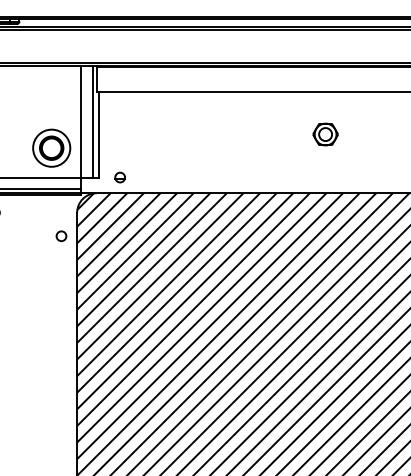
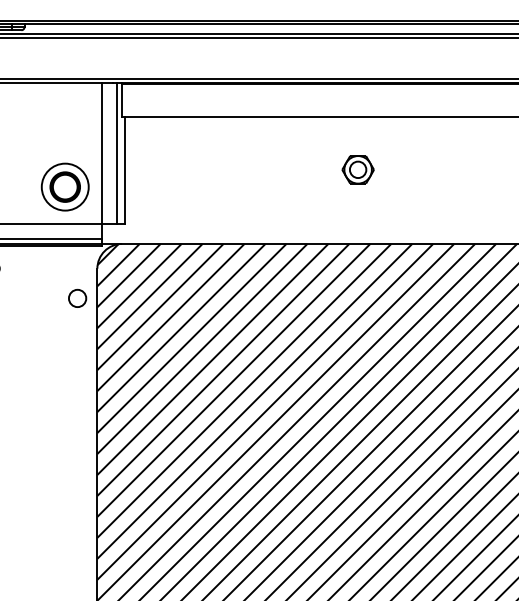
part: (325, 134) -> (358, 169), moved
part: (119, 177) -> (150, 224), removed
circle: (61, 235) -> (77, 297), size x1.4

